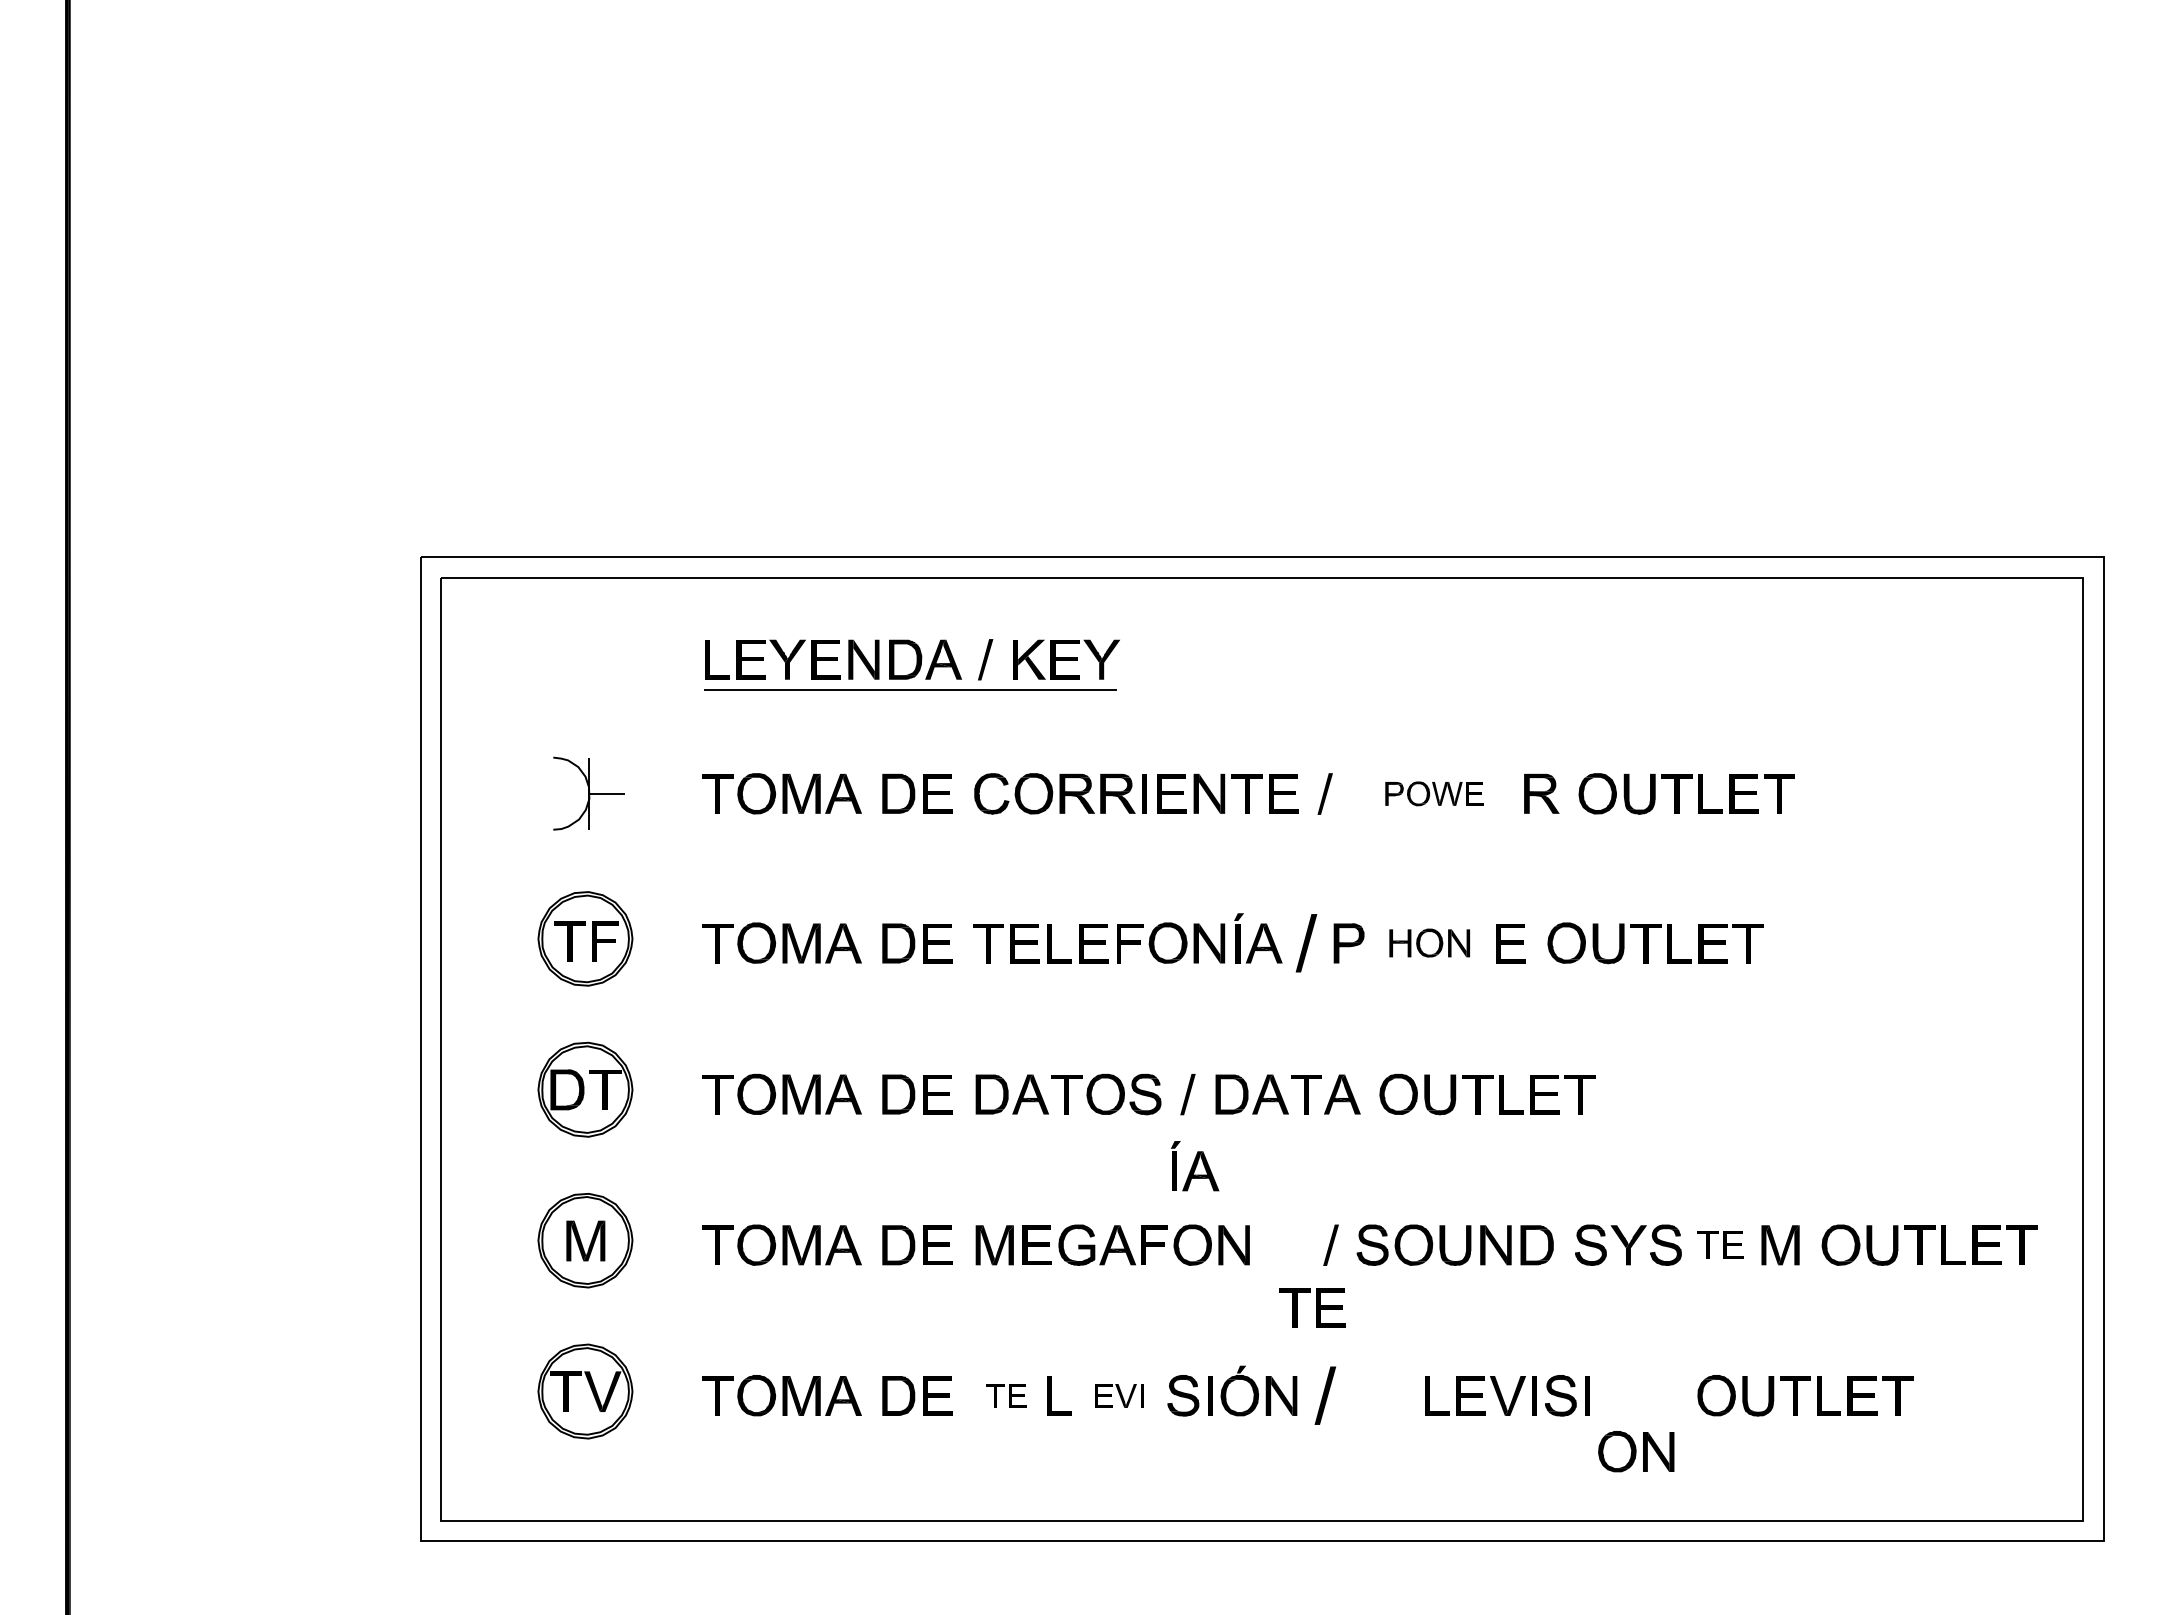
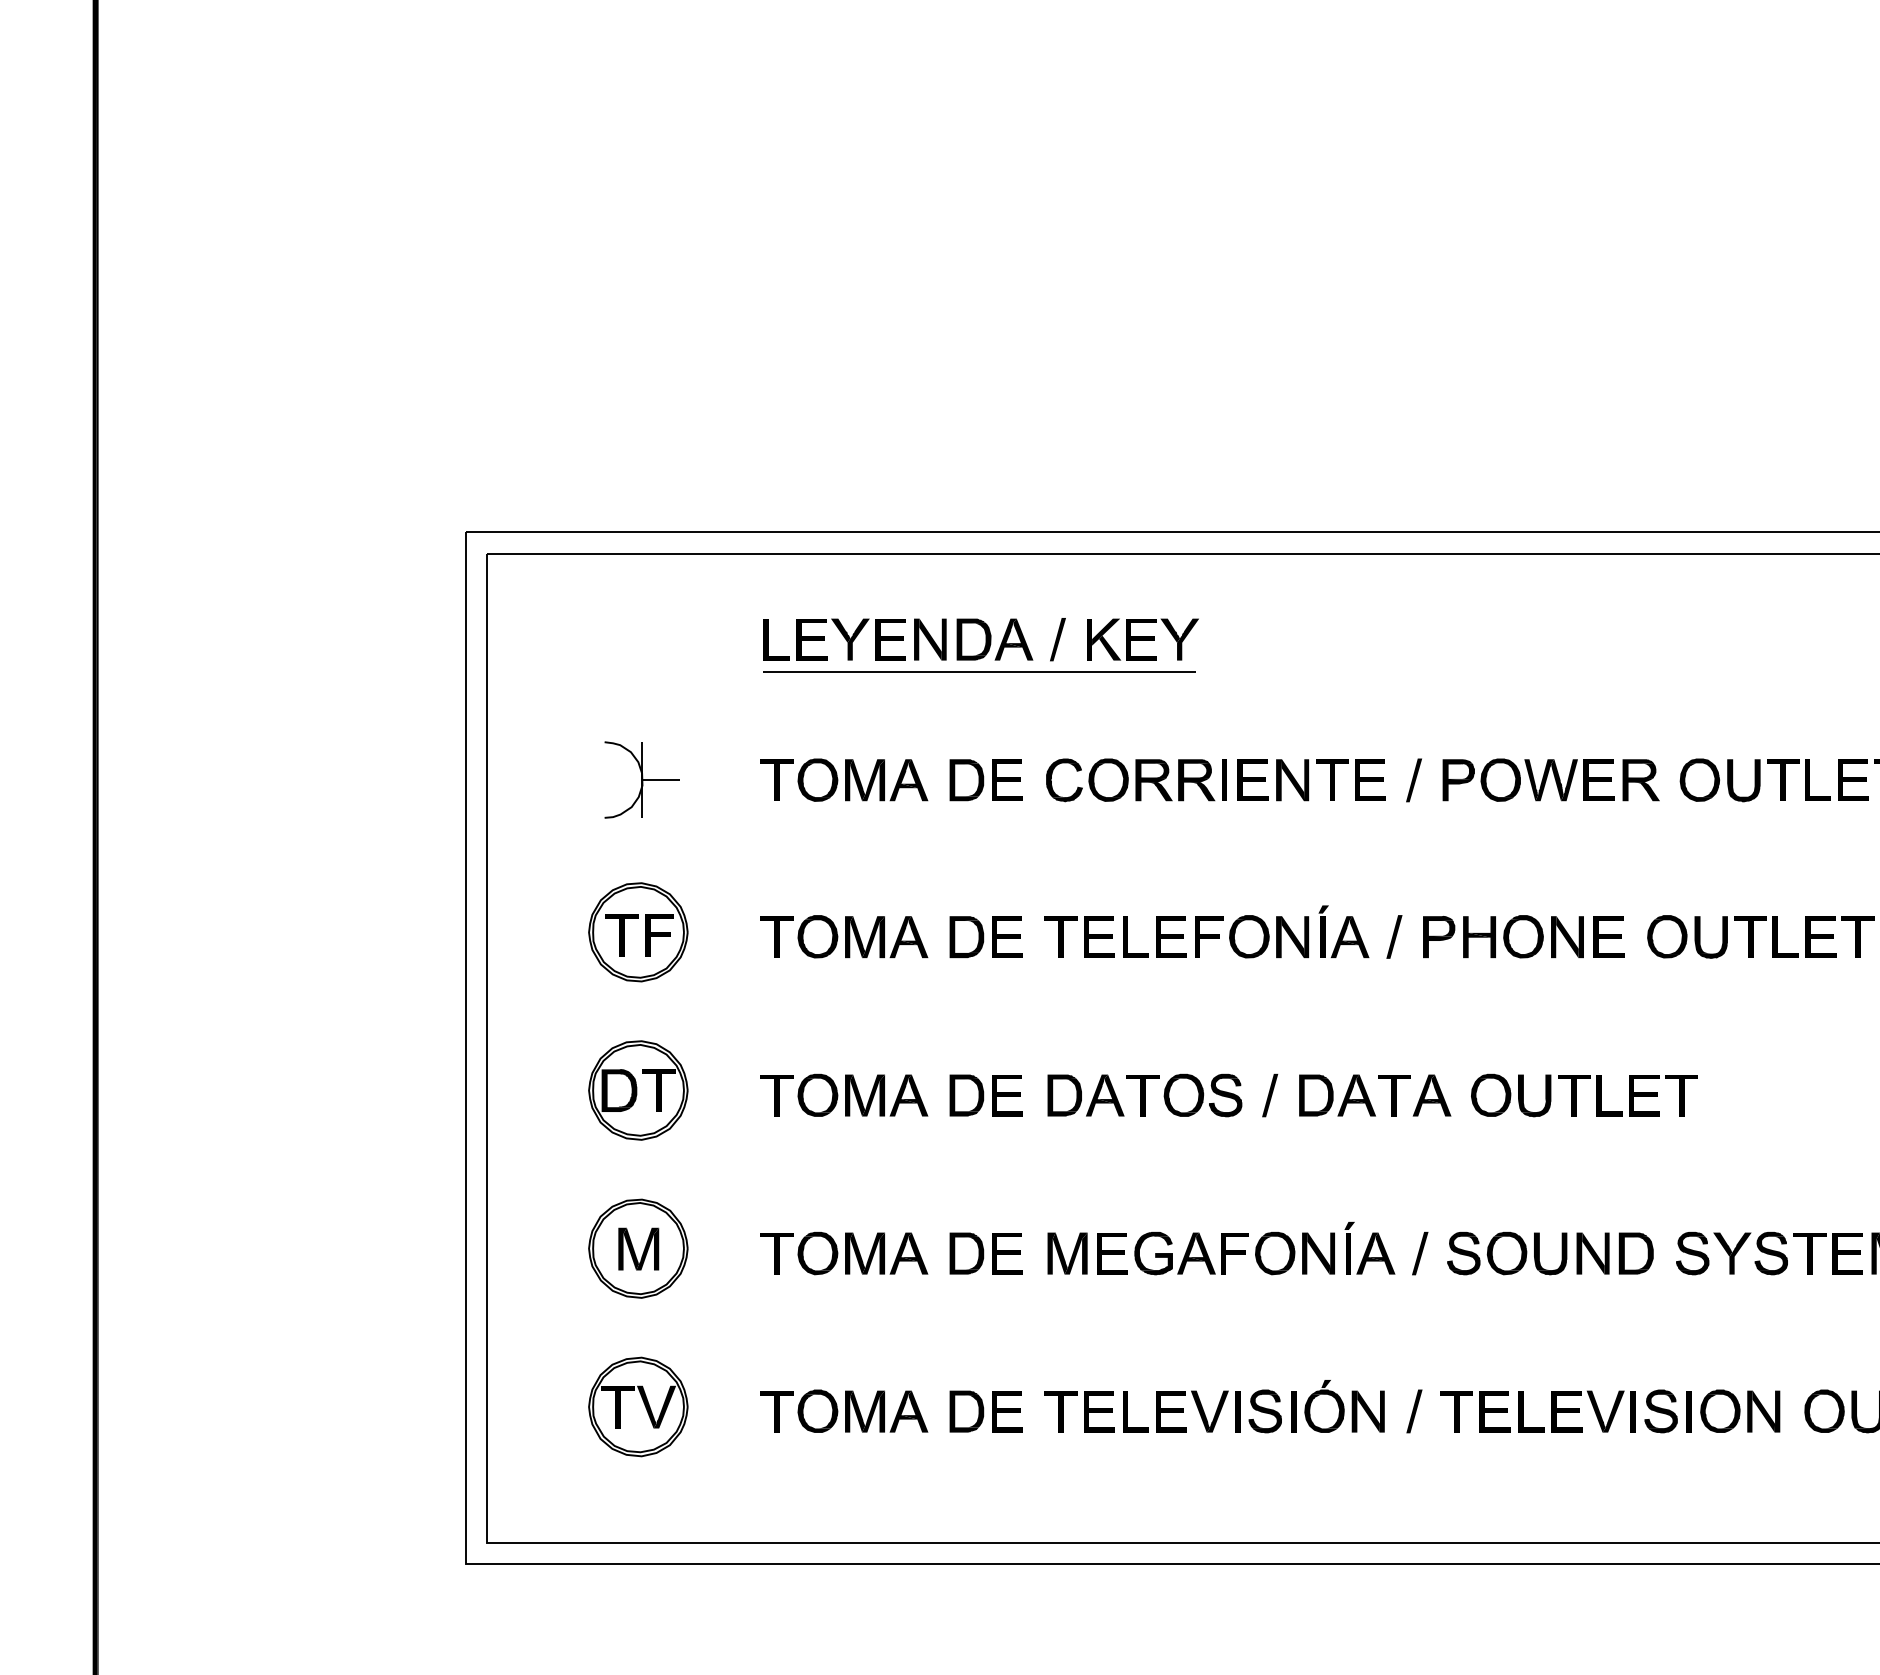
part: (1434, 793) -> (1528, 779), size x1.67
part: (1429, 942) -> (1523, 936), size x1.43
part: (1306, 943) -> (1394, 937), size x0.71
part: (1195, 1166) -> (1370, 1248), moved
part: (1720, 1244) -> (1828, 1252), size x1.43
part: (1312, 1307) -> (1475, 1411), moved
part: (1006, 1395) -> (1079, 1411), size x1.67
part: (1119, 1395) -> (1198, 1411), size x1.67
part: (1325, 1395) -> (1414, 1411), size x0.71
part: (1636, 1451) -> (1740, 1411), moved

